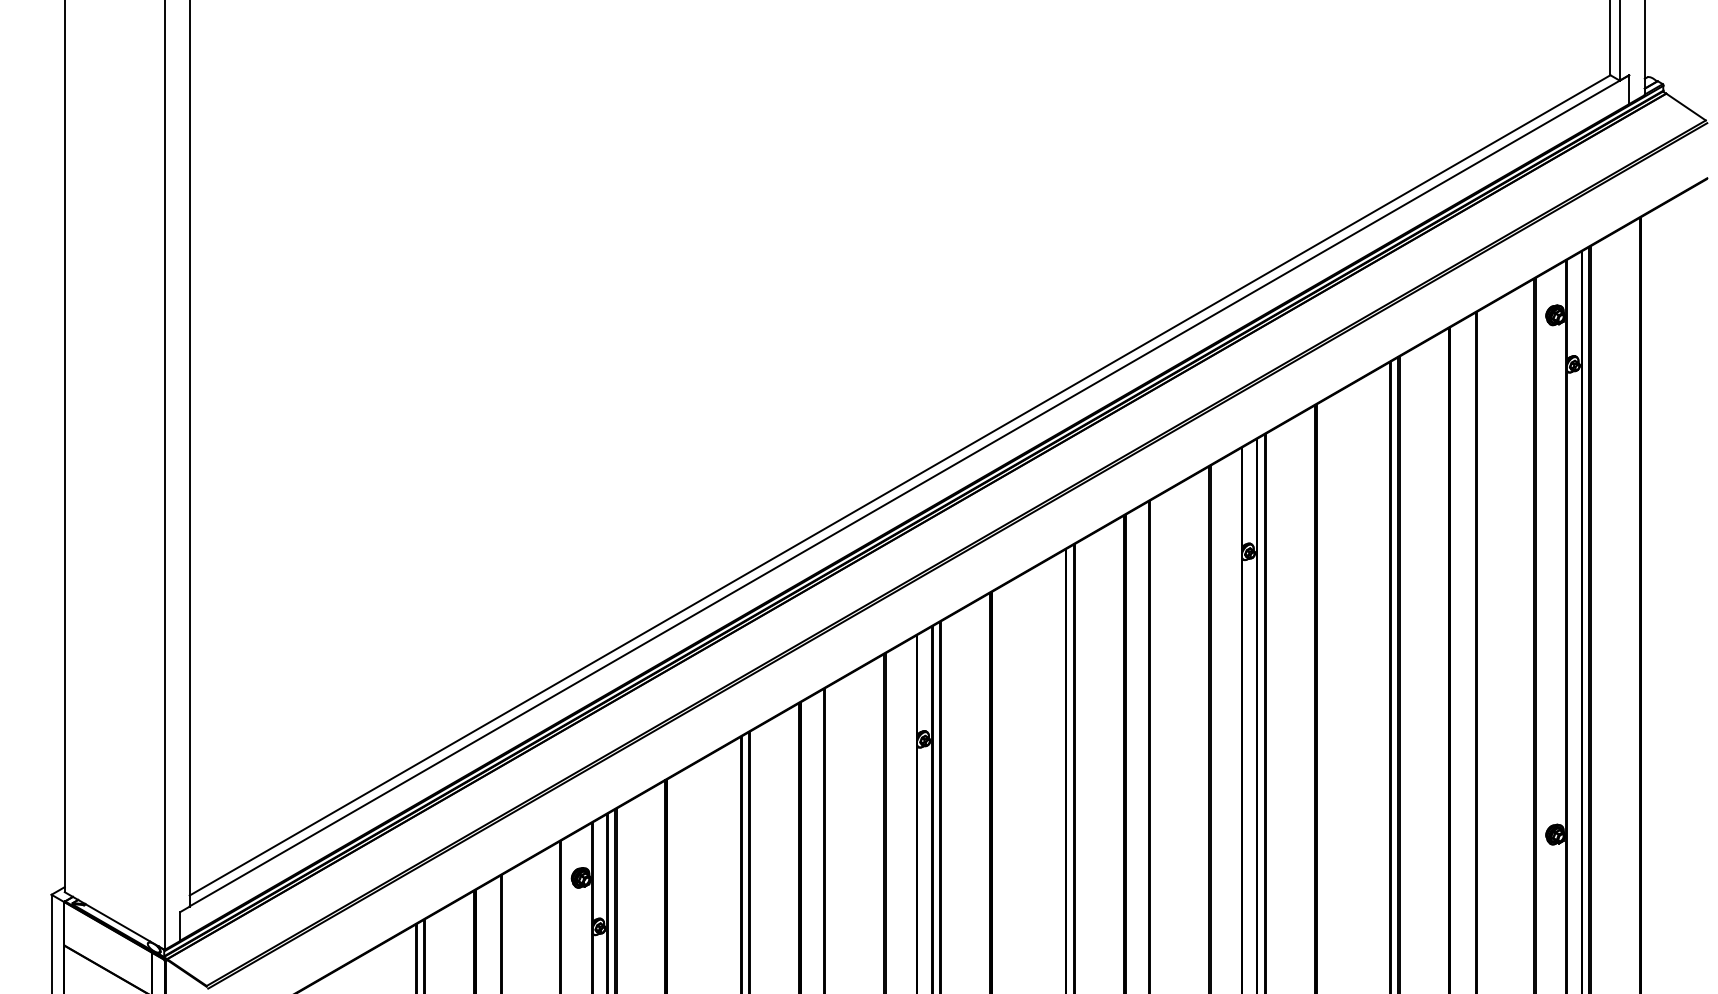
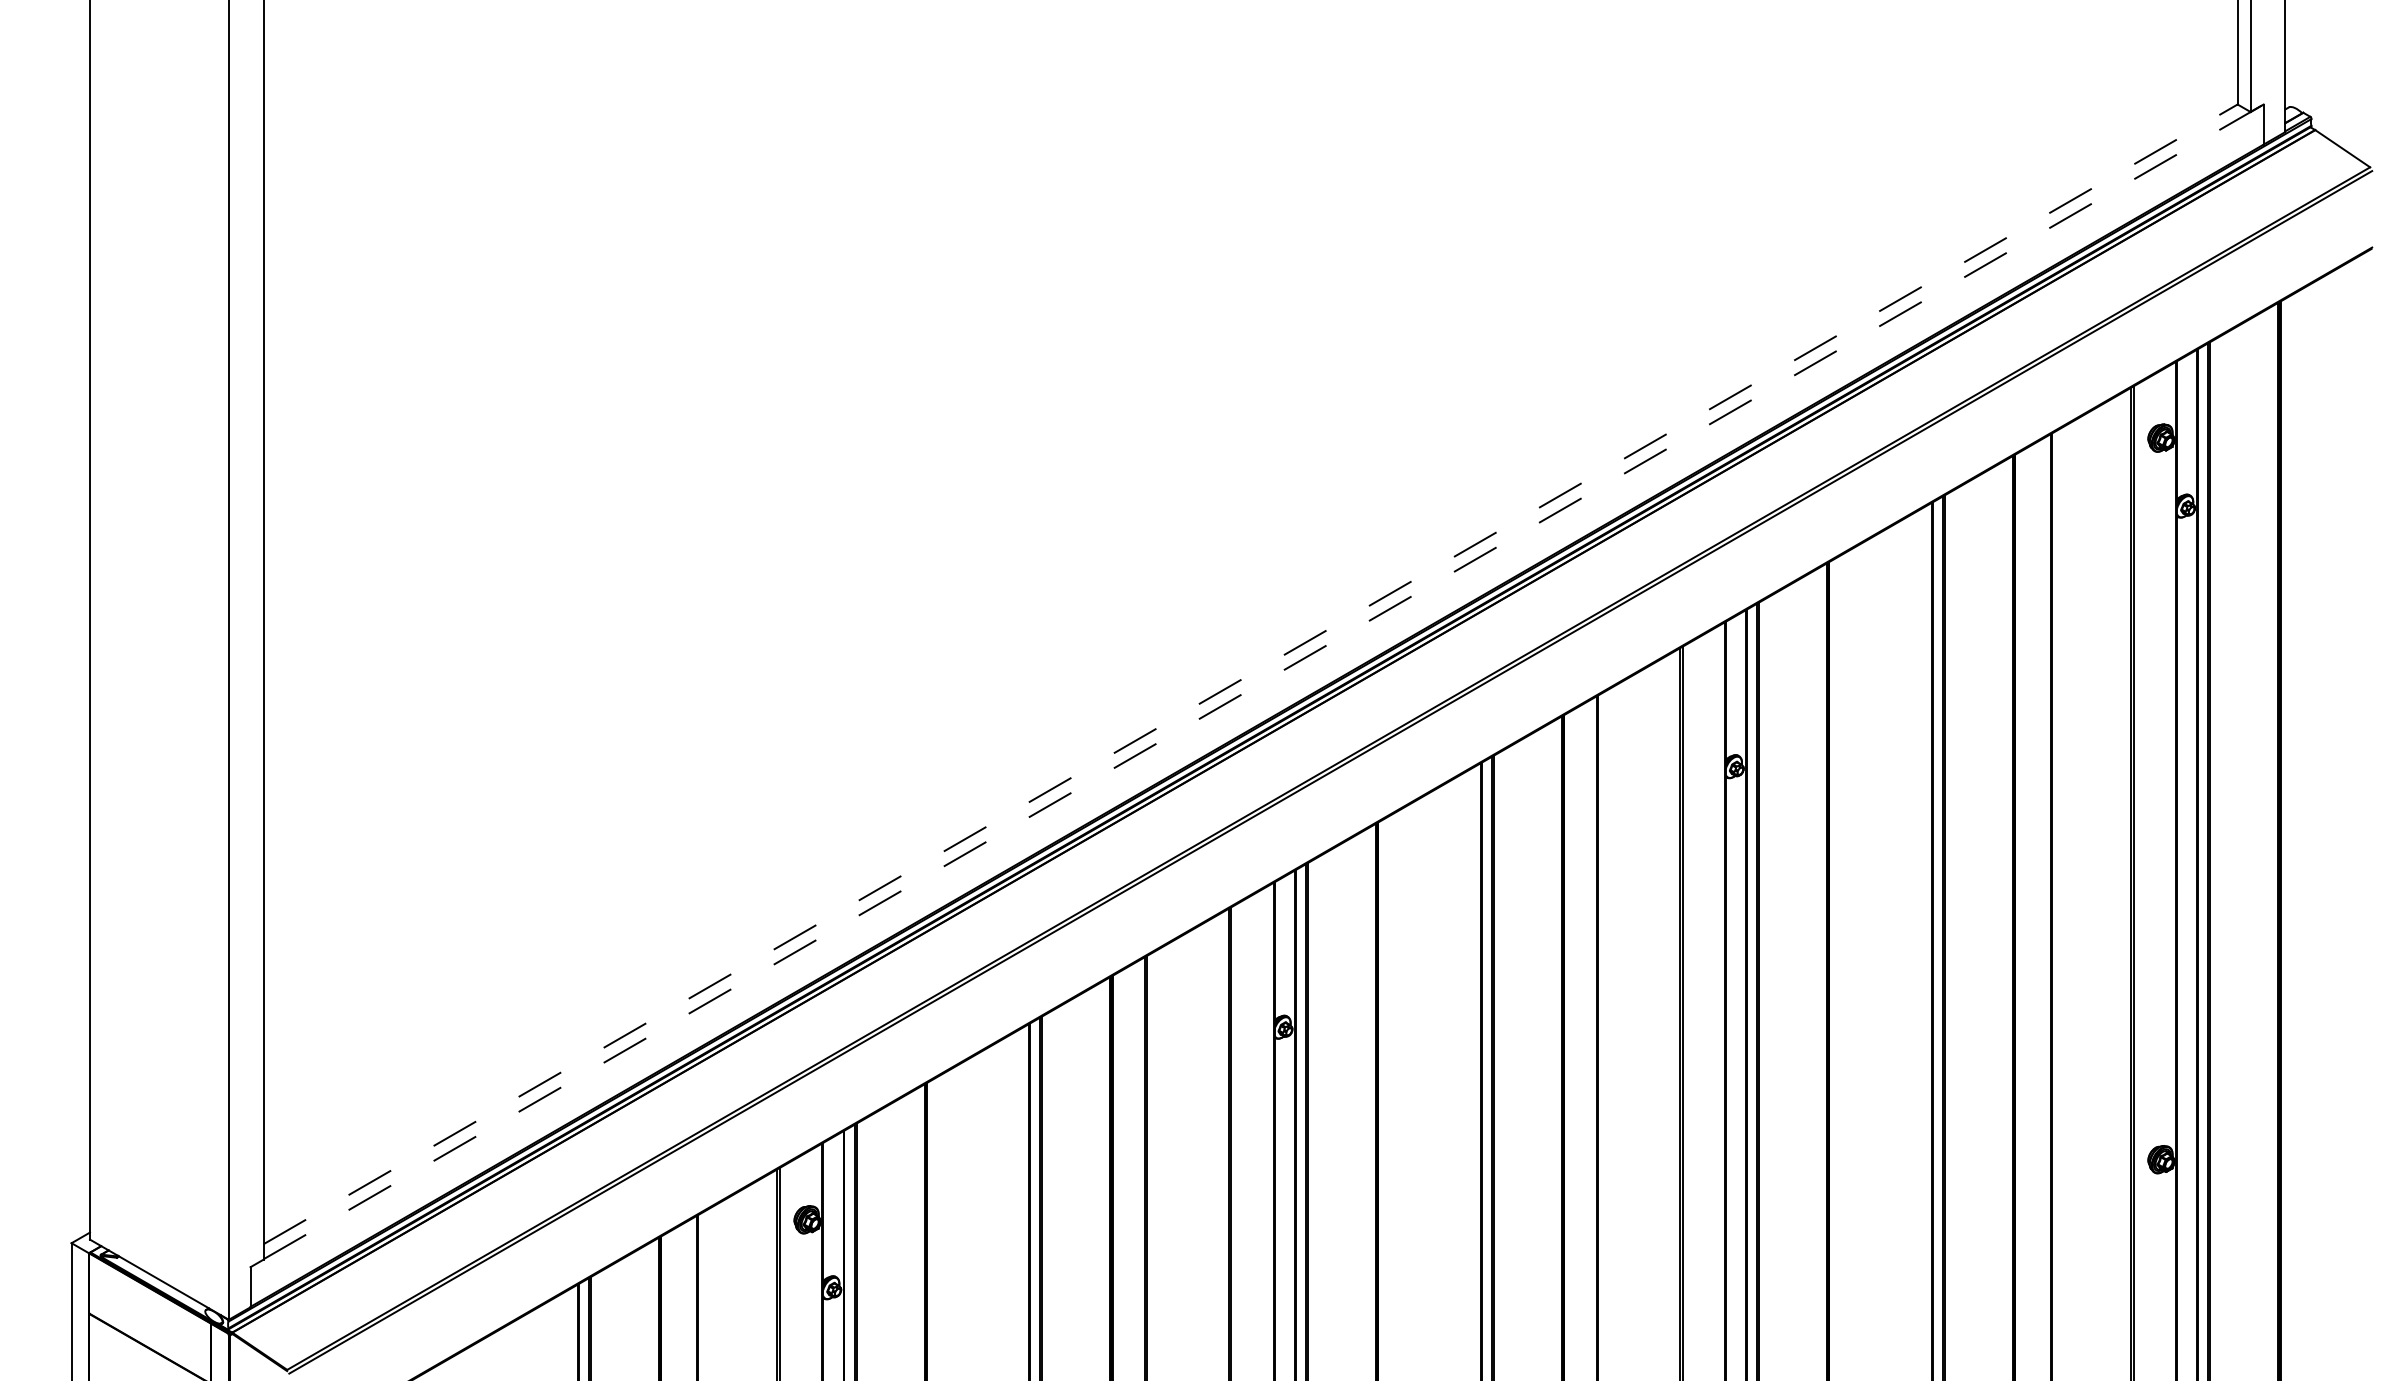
line: (900, 485) -> (1250, 674), solid -> dashed
line: (909, 490) -> (1263, 681), solid -> dashed

